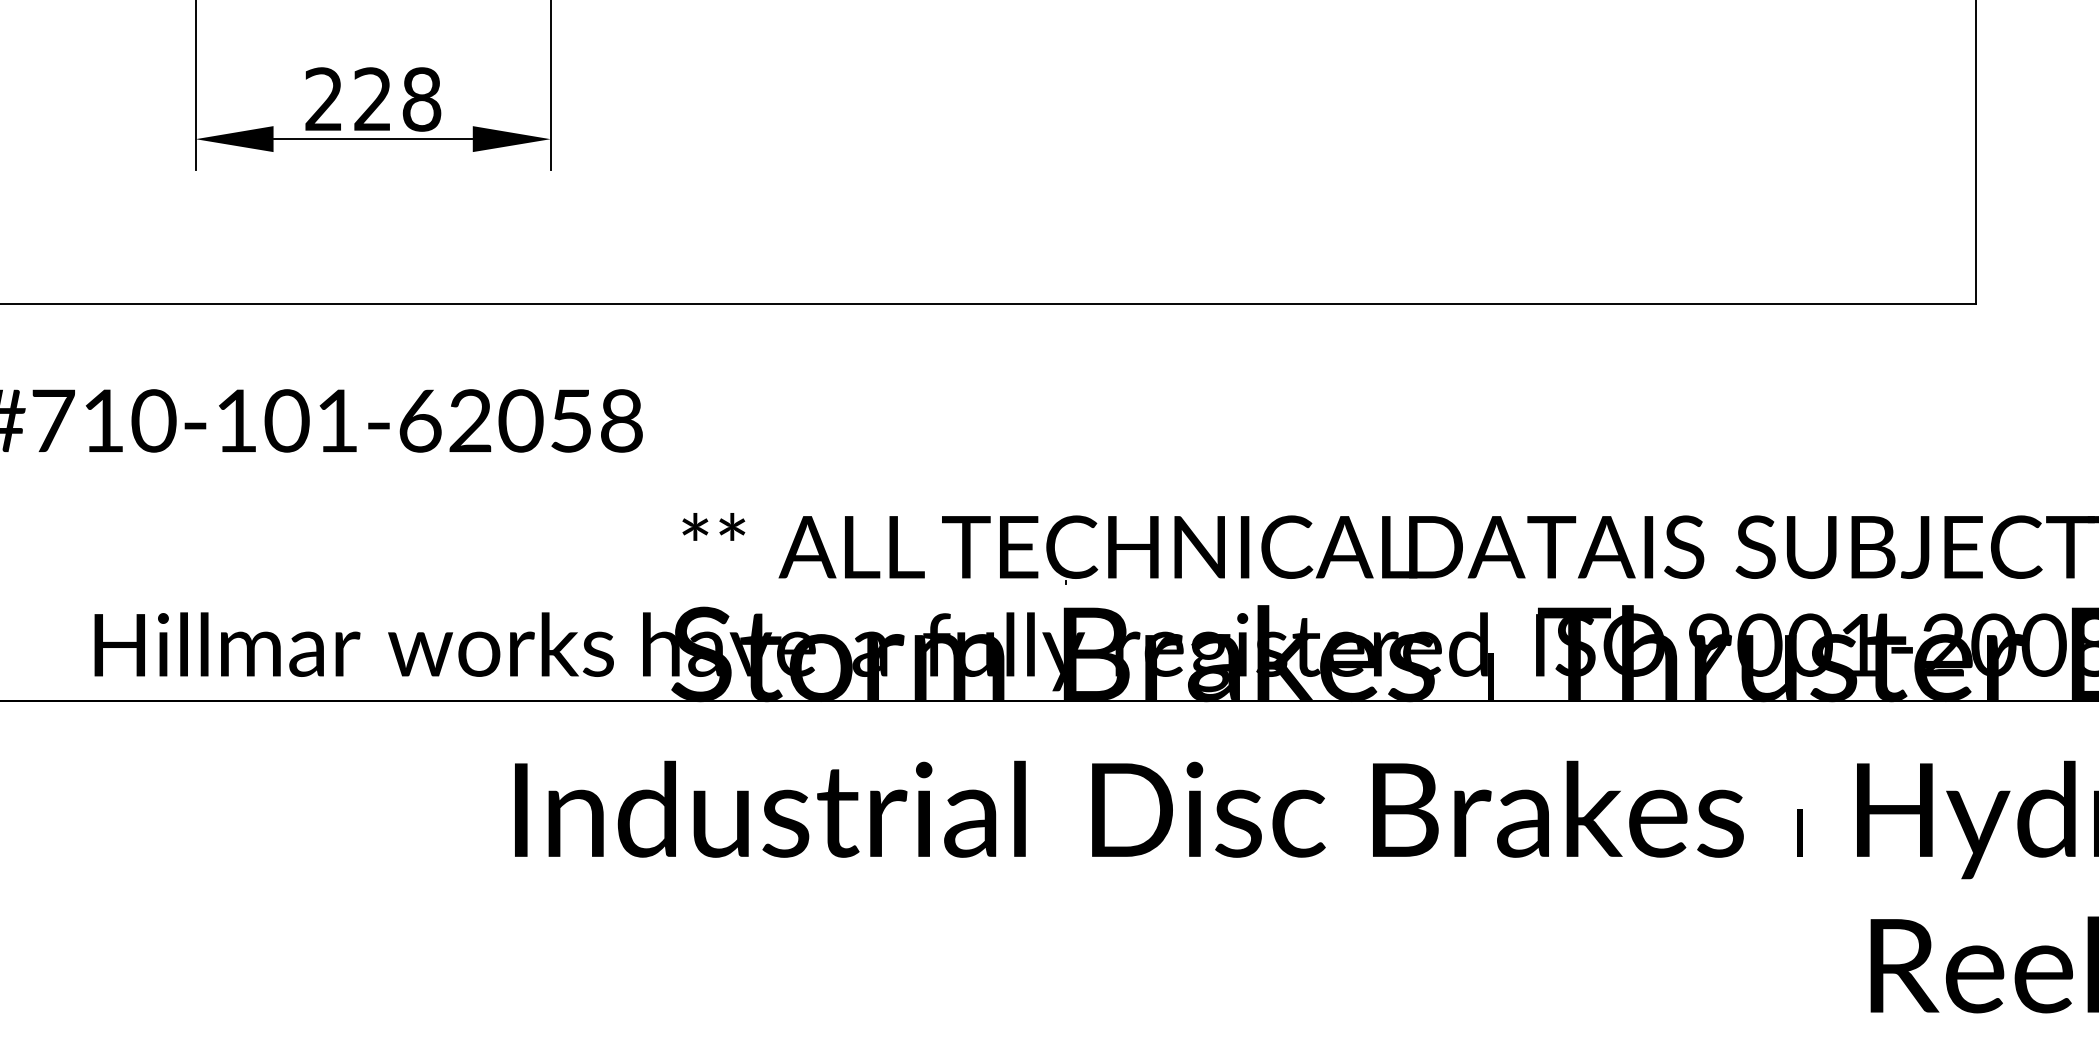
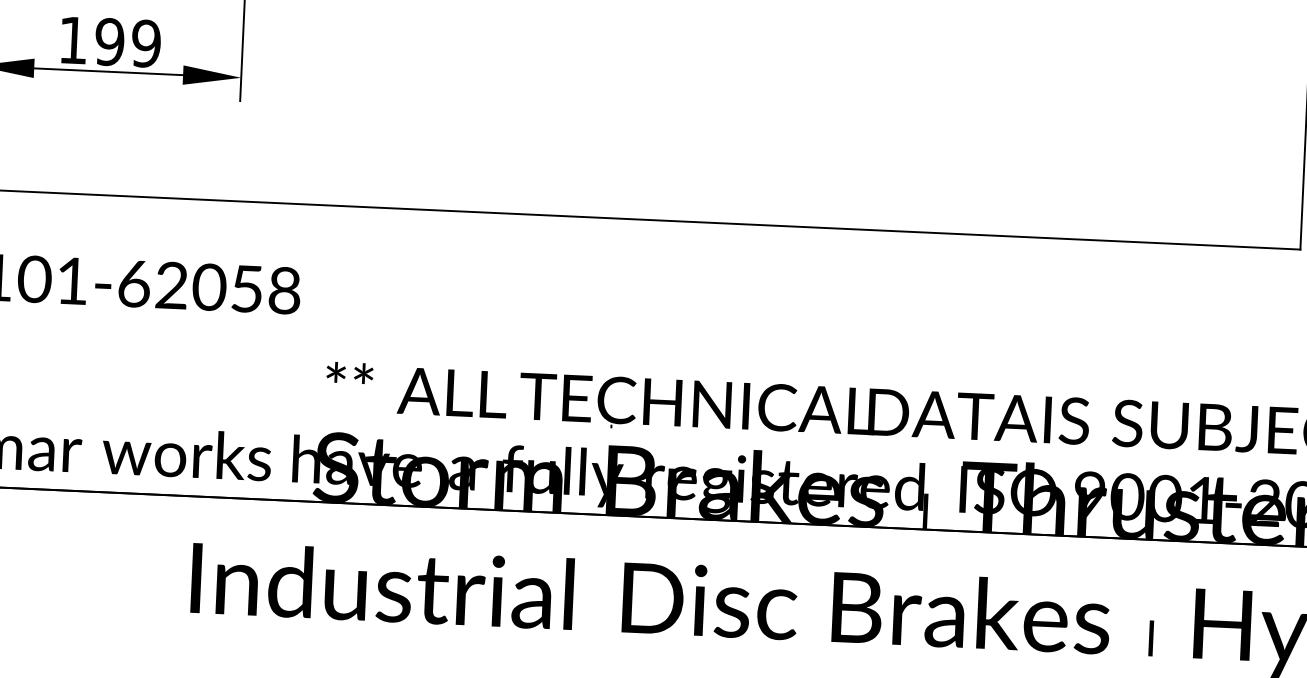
text: (373, 99) -> (110, 42), 228 -> 199

